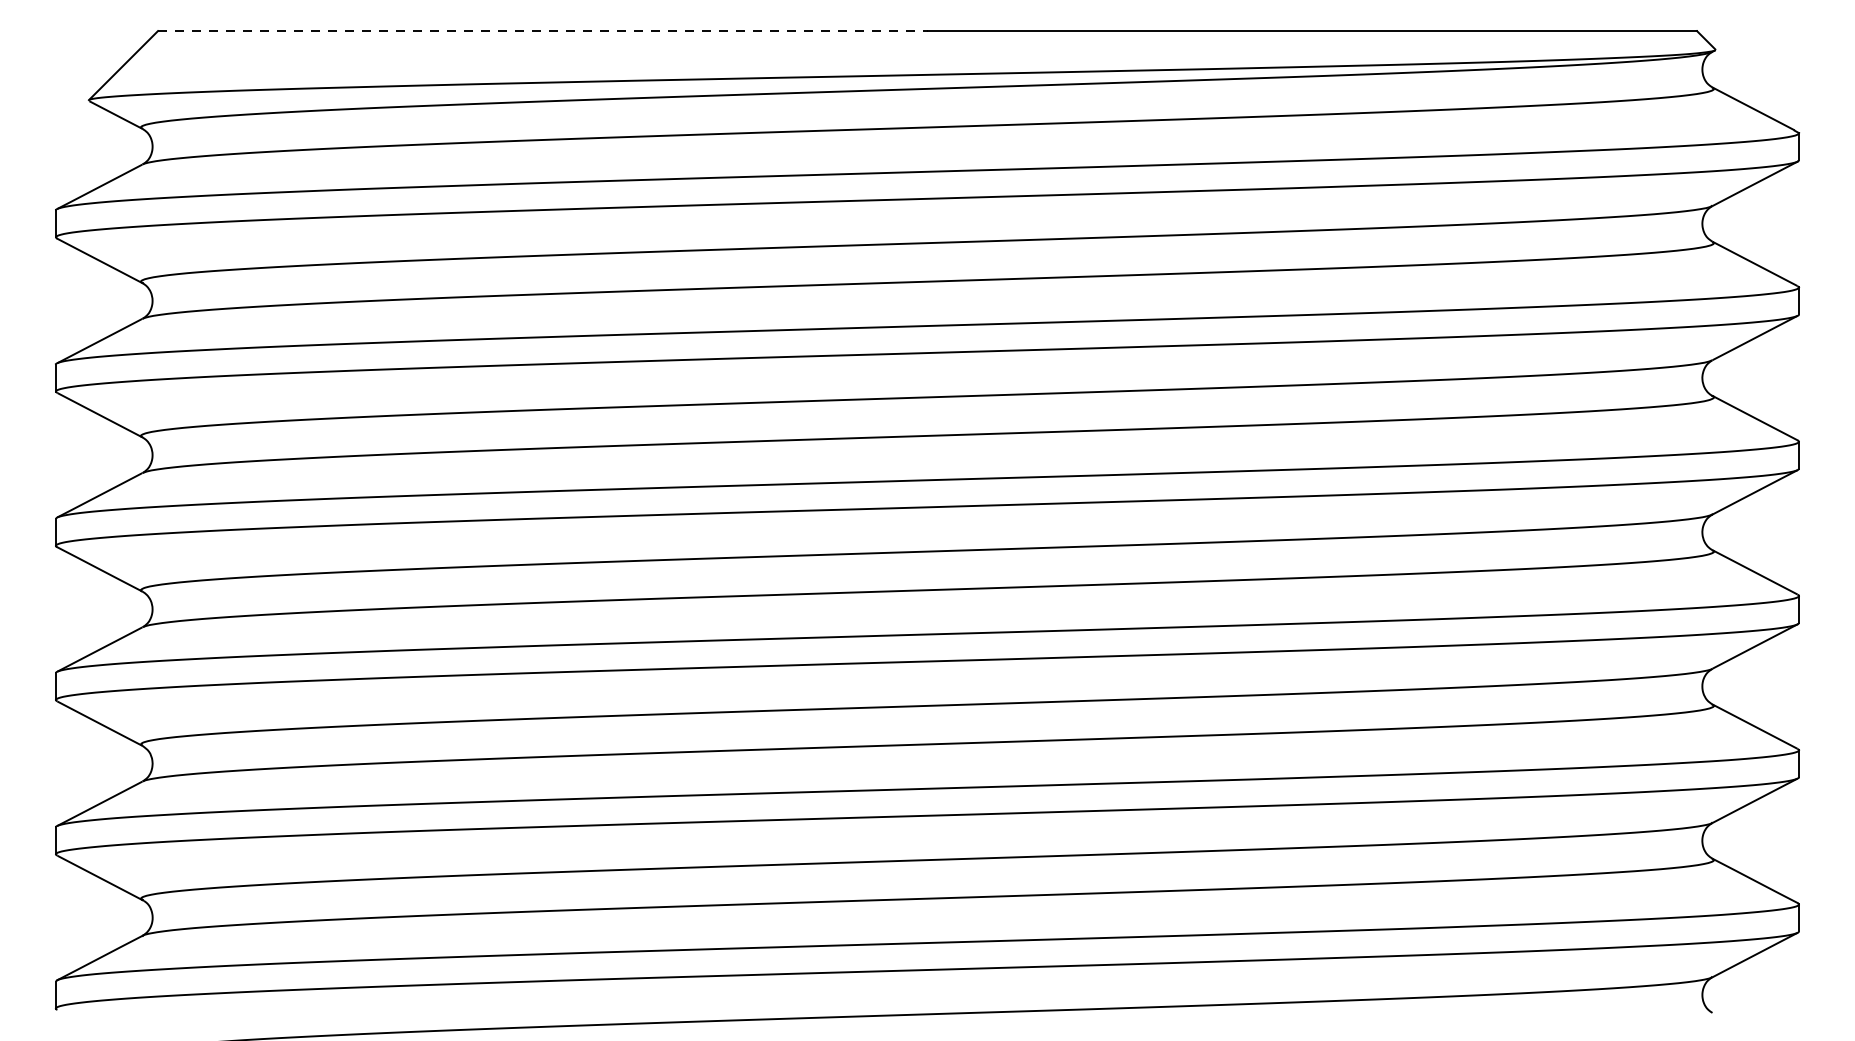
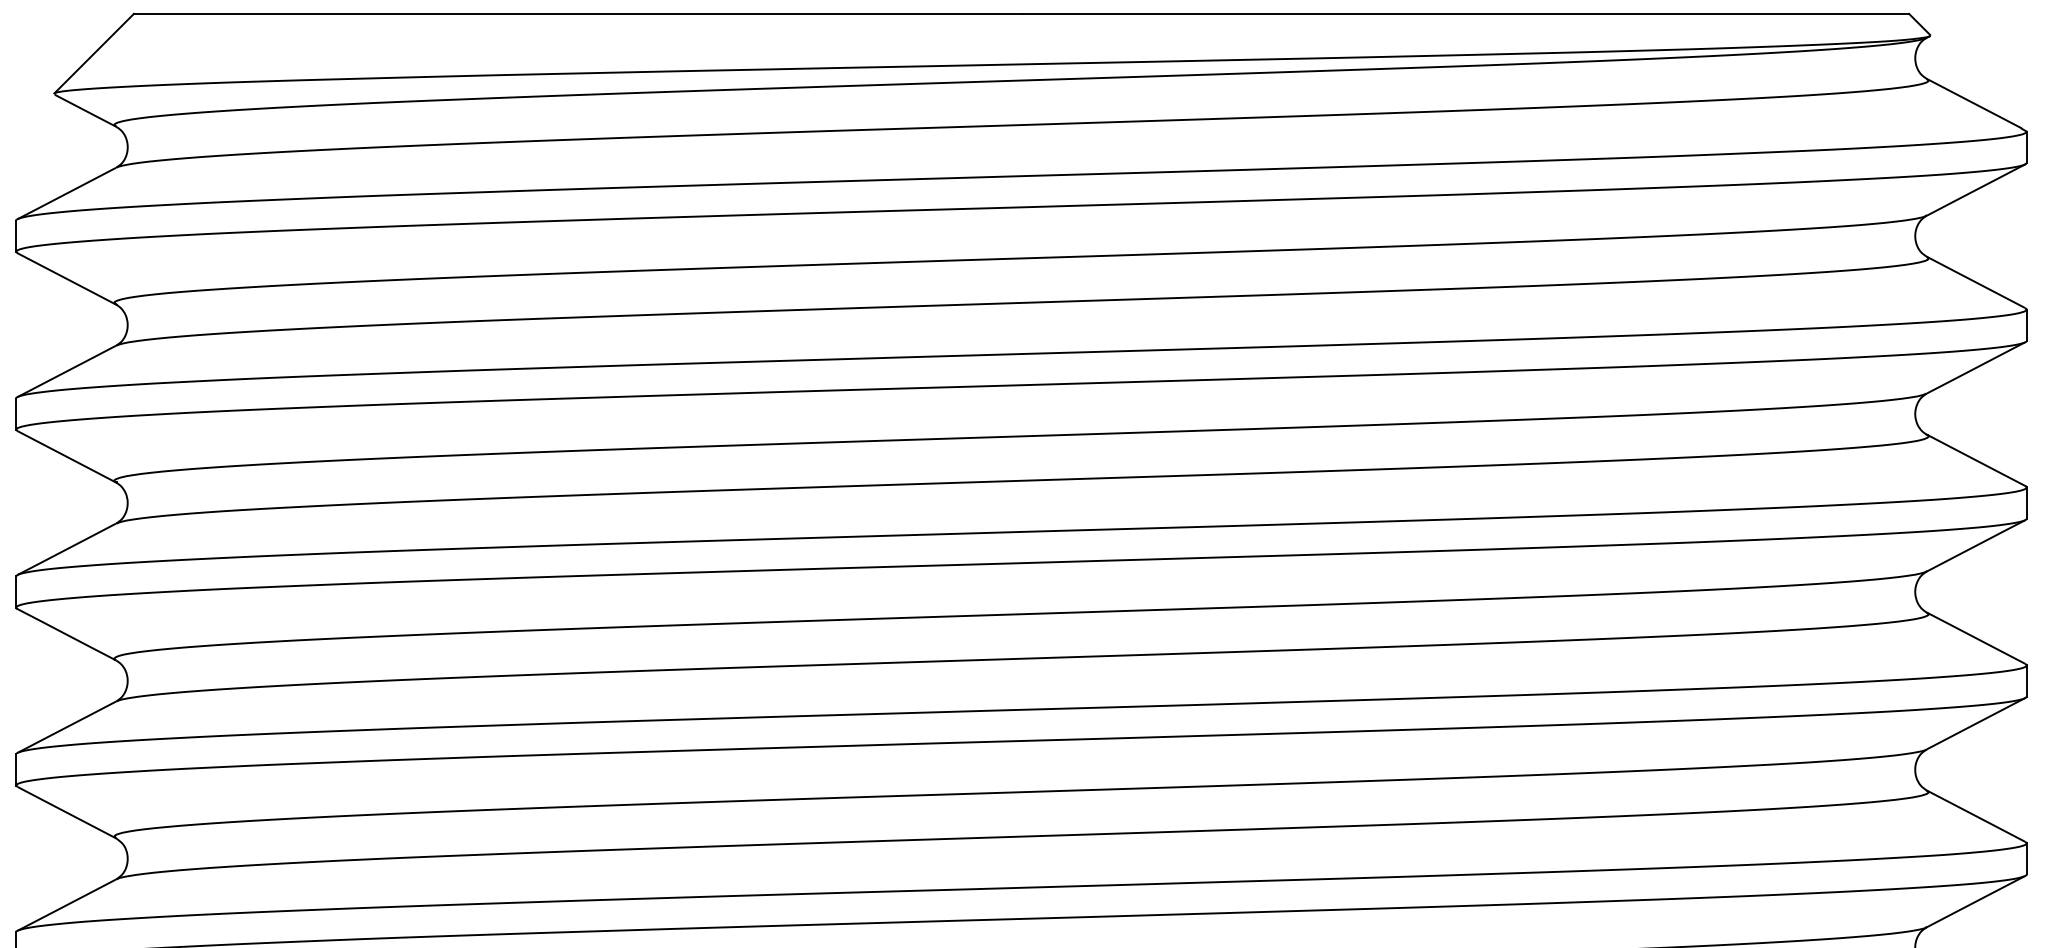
line: (542, 31) -> (577, 14), dashed -> solid

